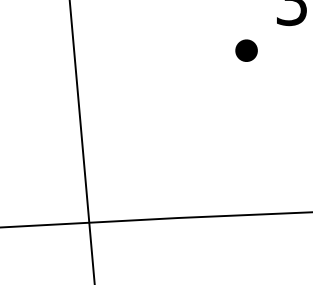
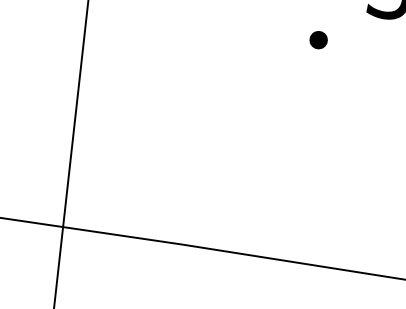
part: (246, 50) -> (318, 39), size x0.6

